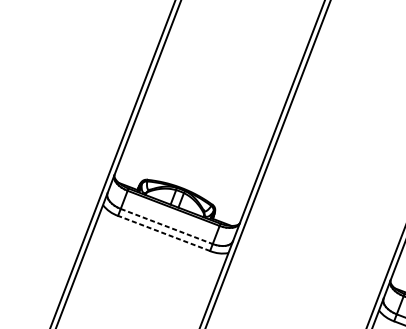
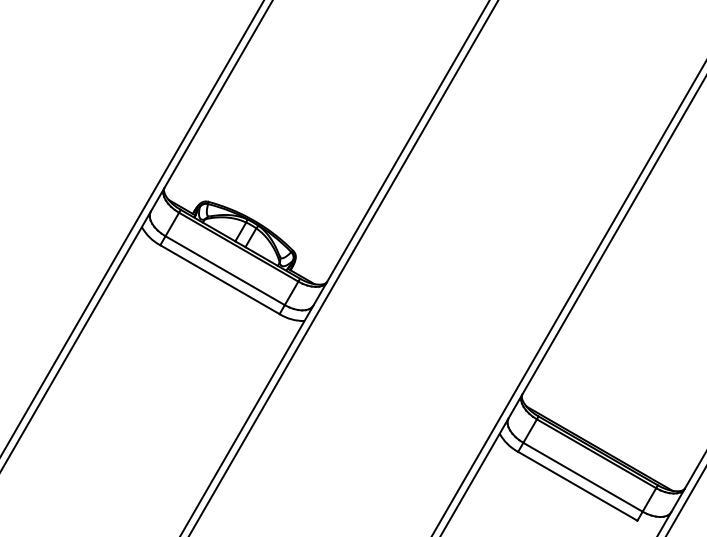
line: (166, 226) -> (225, 270), dashed -> solid
line: (163, 233) -> (219, 279), dashed -> solid

